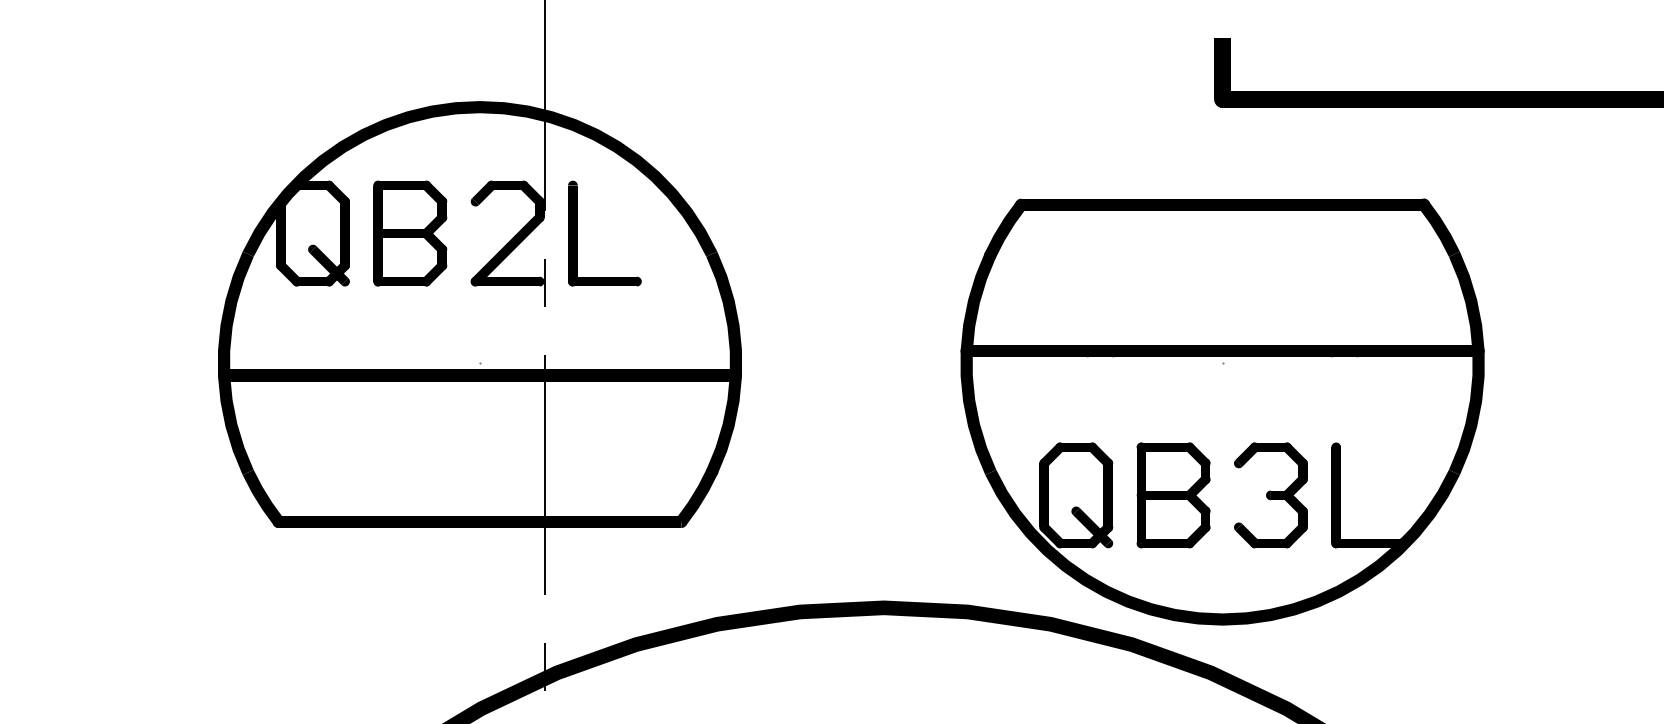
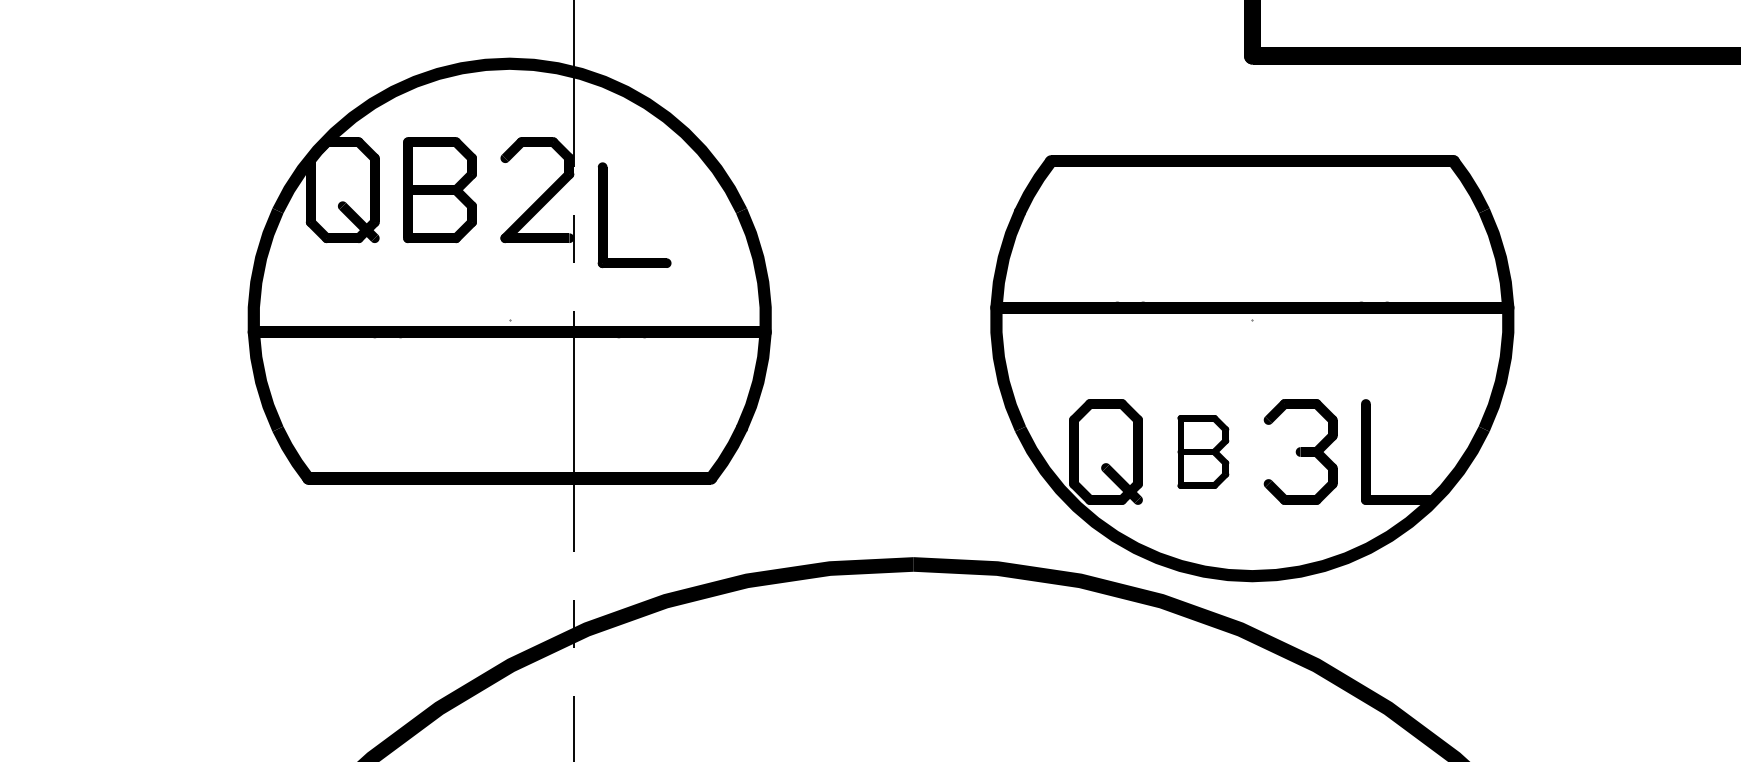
part: (577, 233) -> (607, 215), moved
part: (1173, 494) -> (1203, 451), size x0.7

